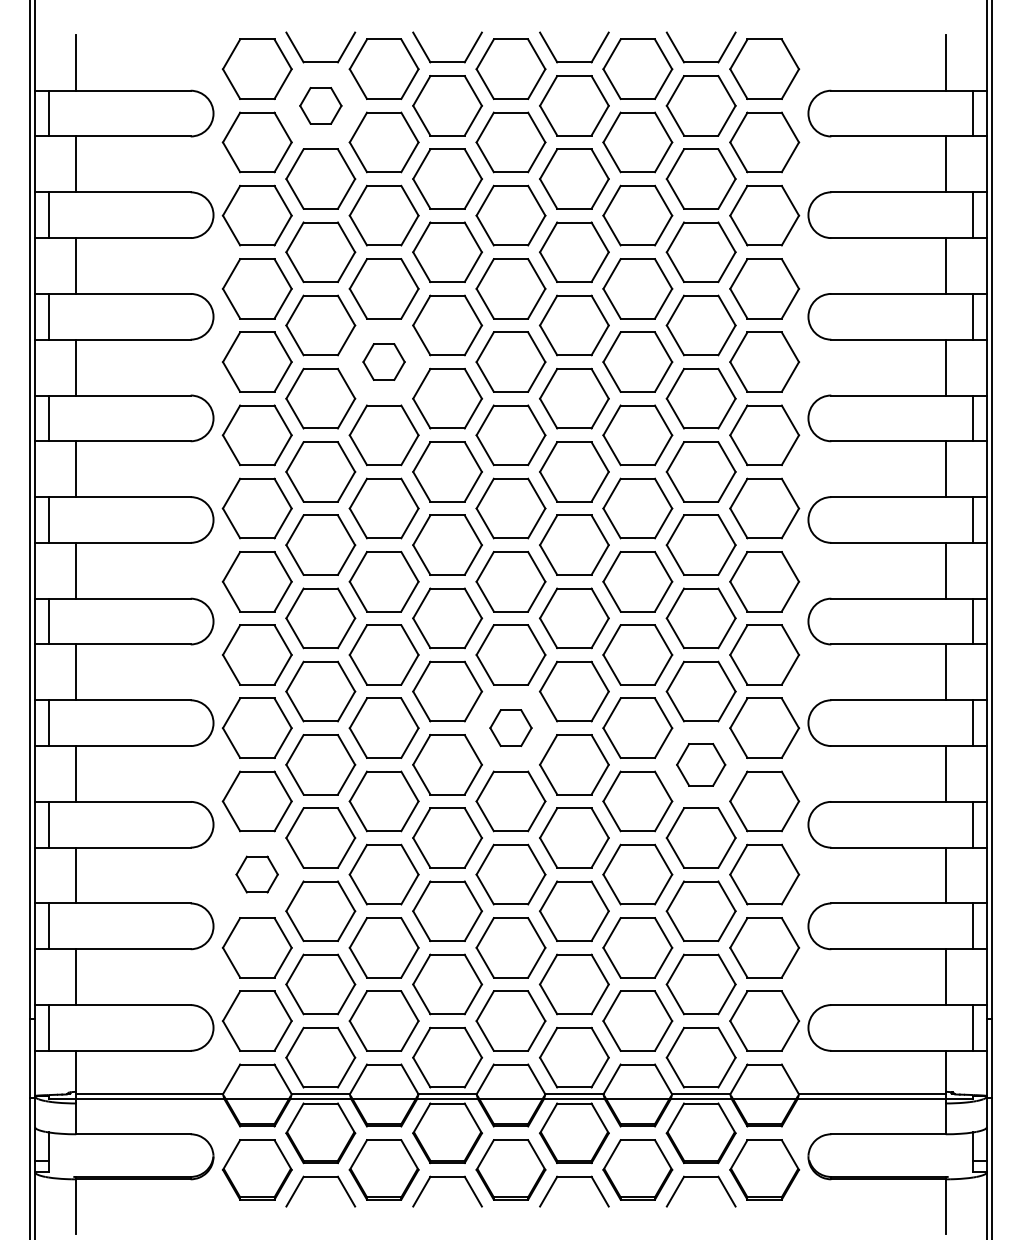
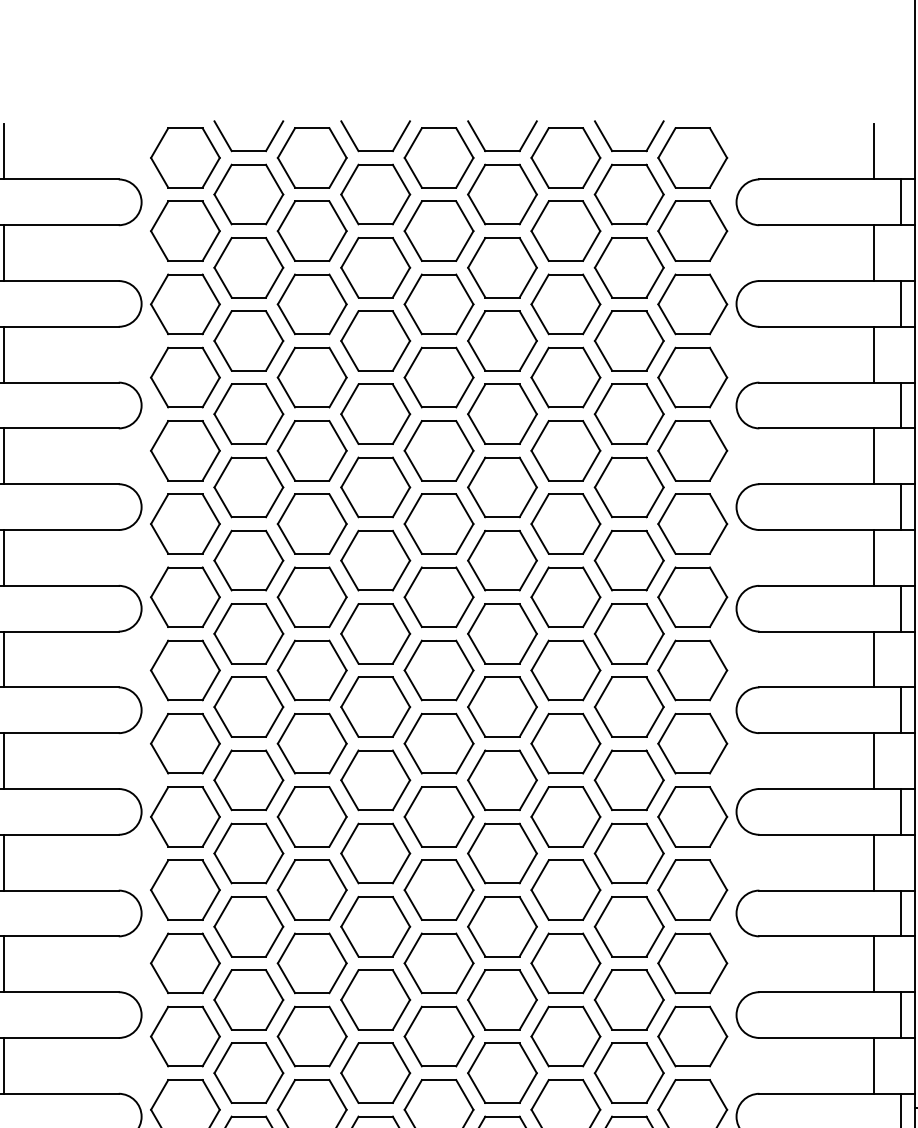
part: (320, 105) -> (248, 194), size x1.67
part: (383, 361) -> (311, 450), size x1.67
part: (510, 727) -> (438, 816), size x1.67
part: (700, 764) -> (628, 853), size x1.43
part: (256, 874) -> (184, 963), size x1.67

